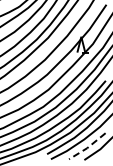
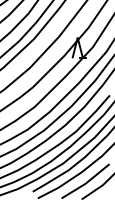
line: (87, 148) -> (85, 184), dashed -> solid

